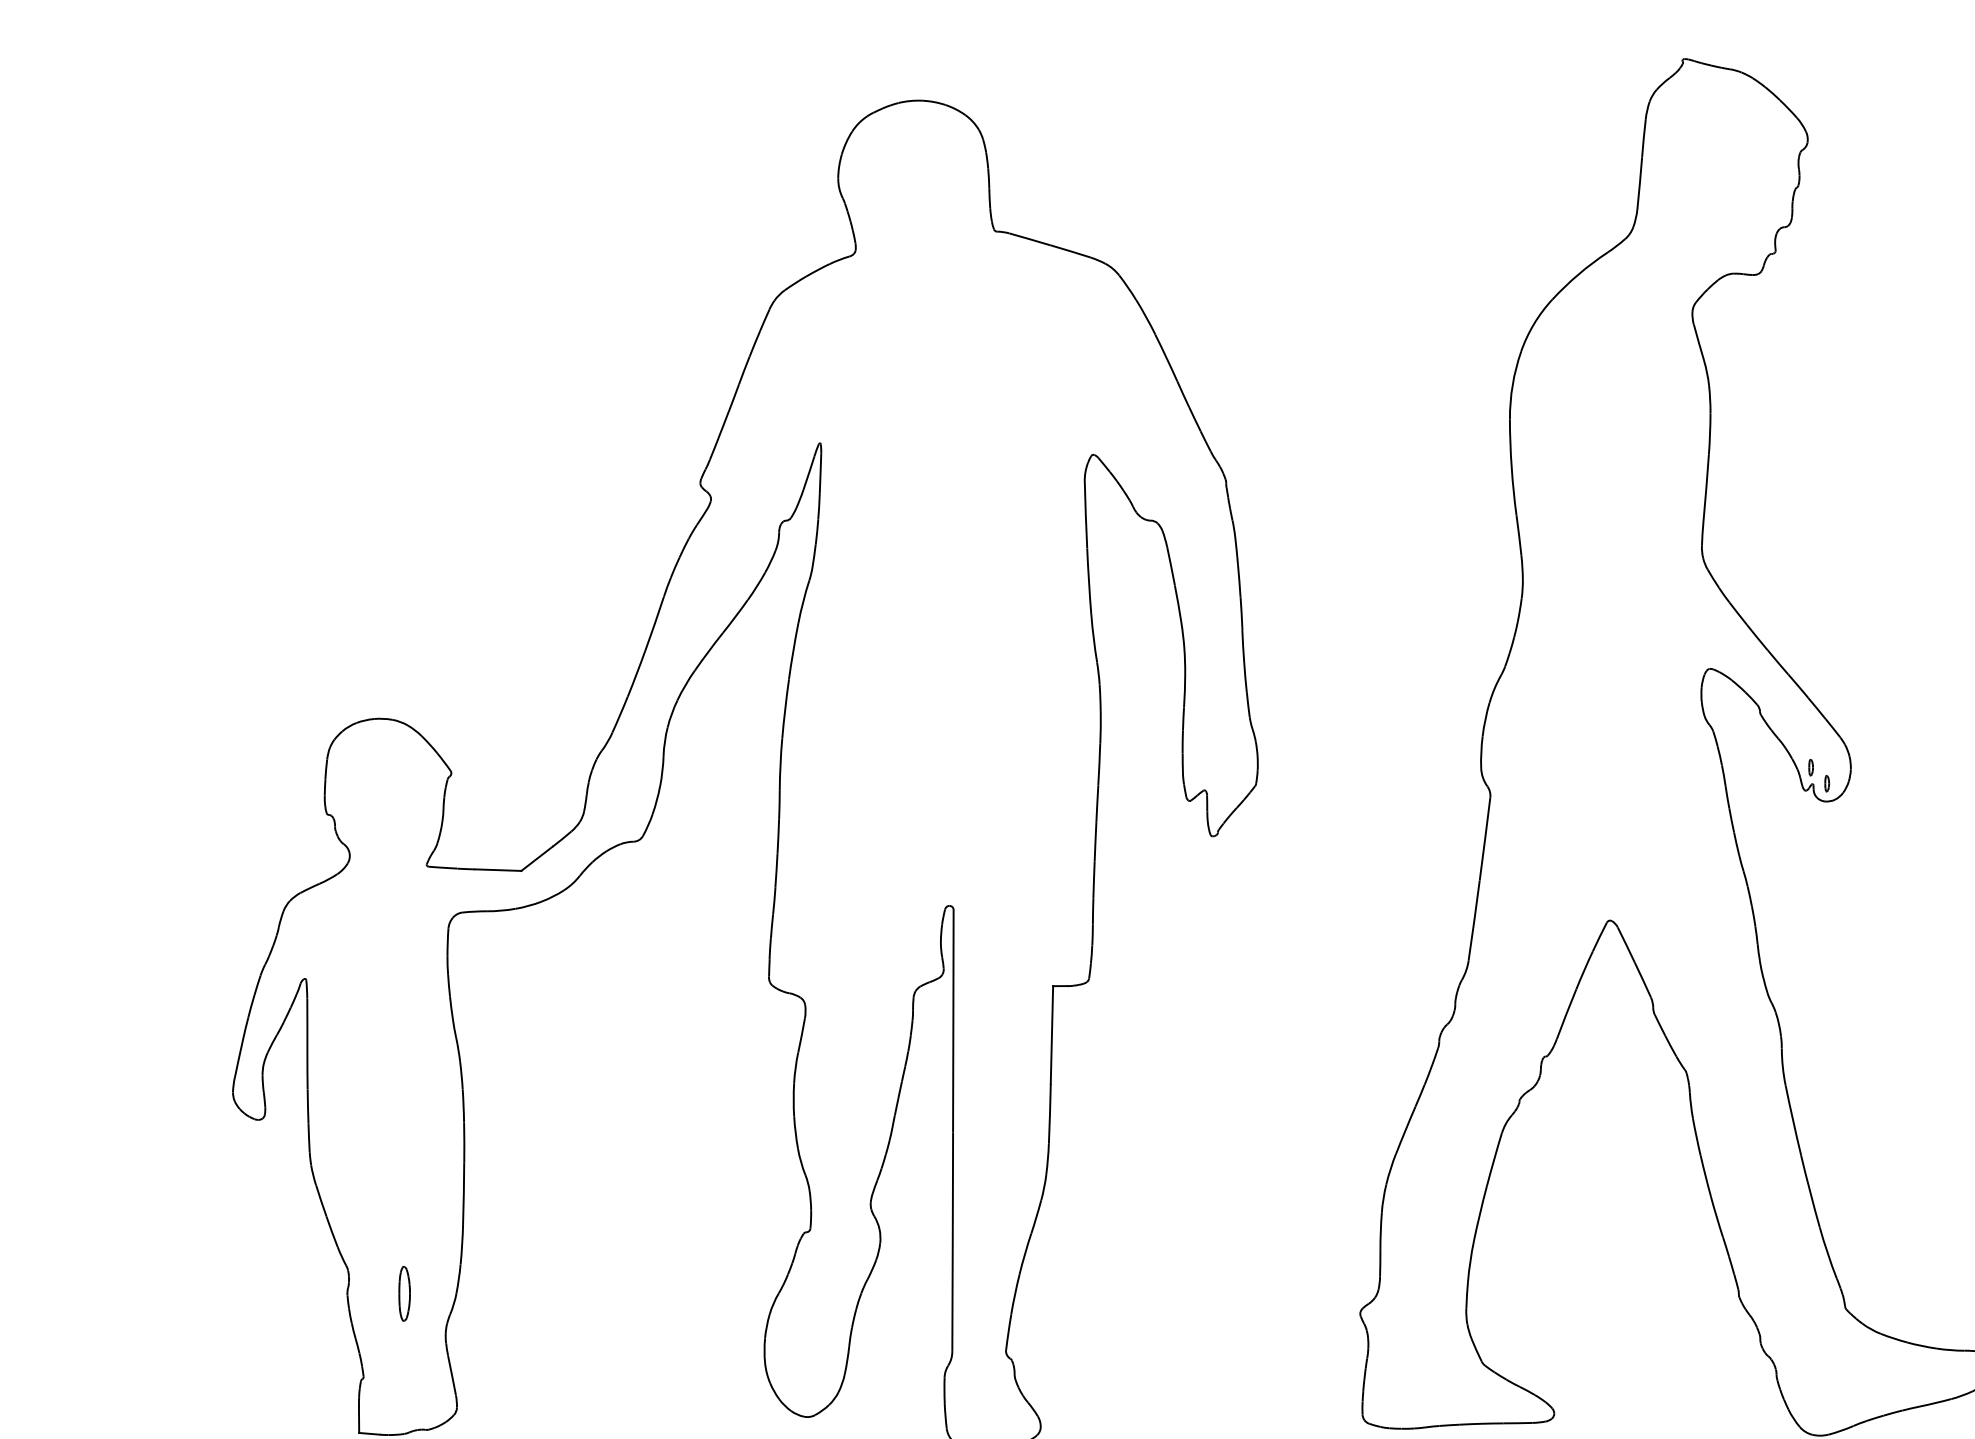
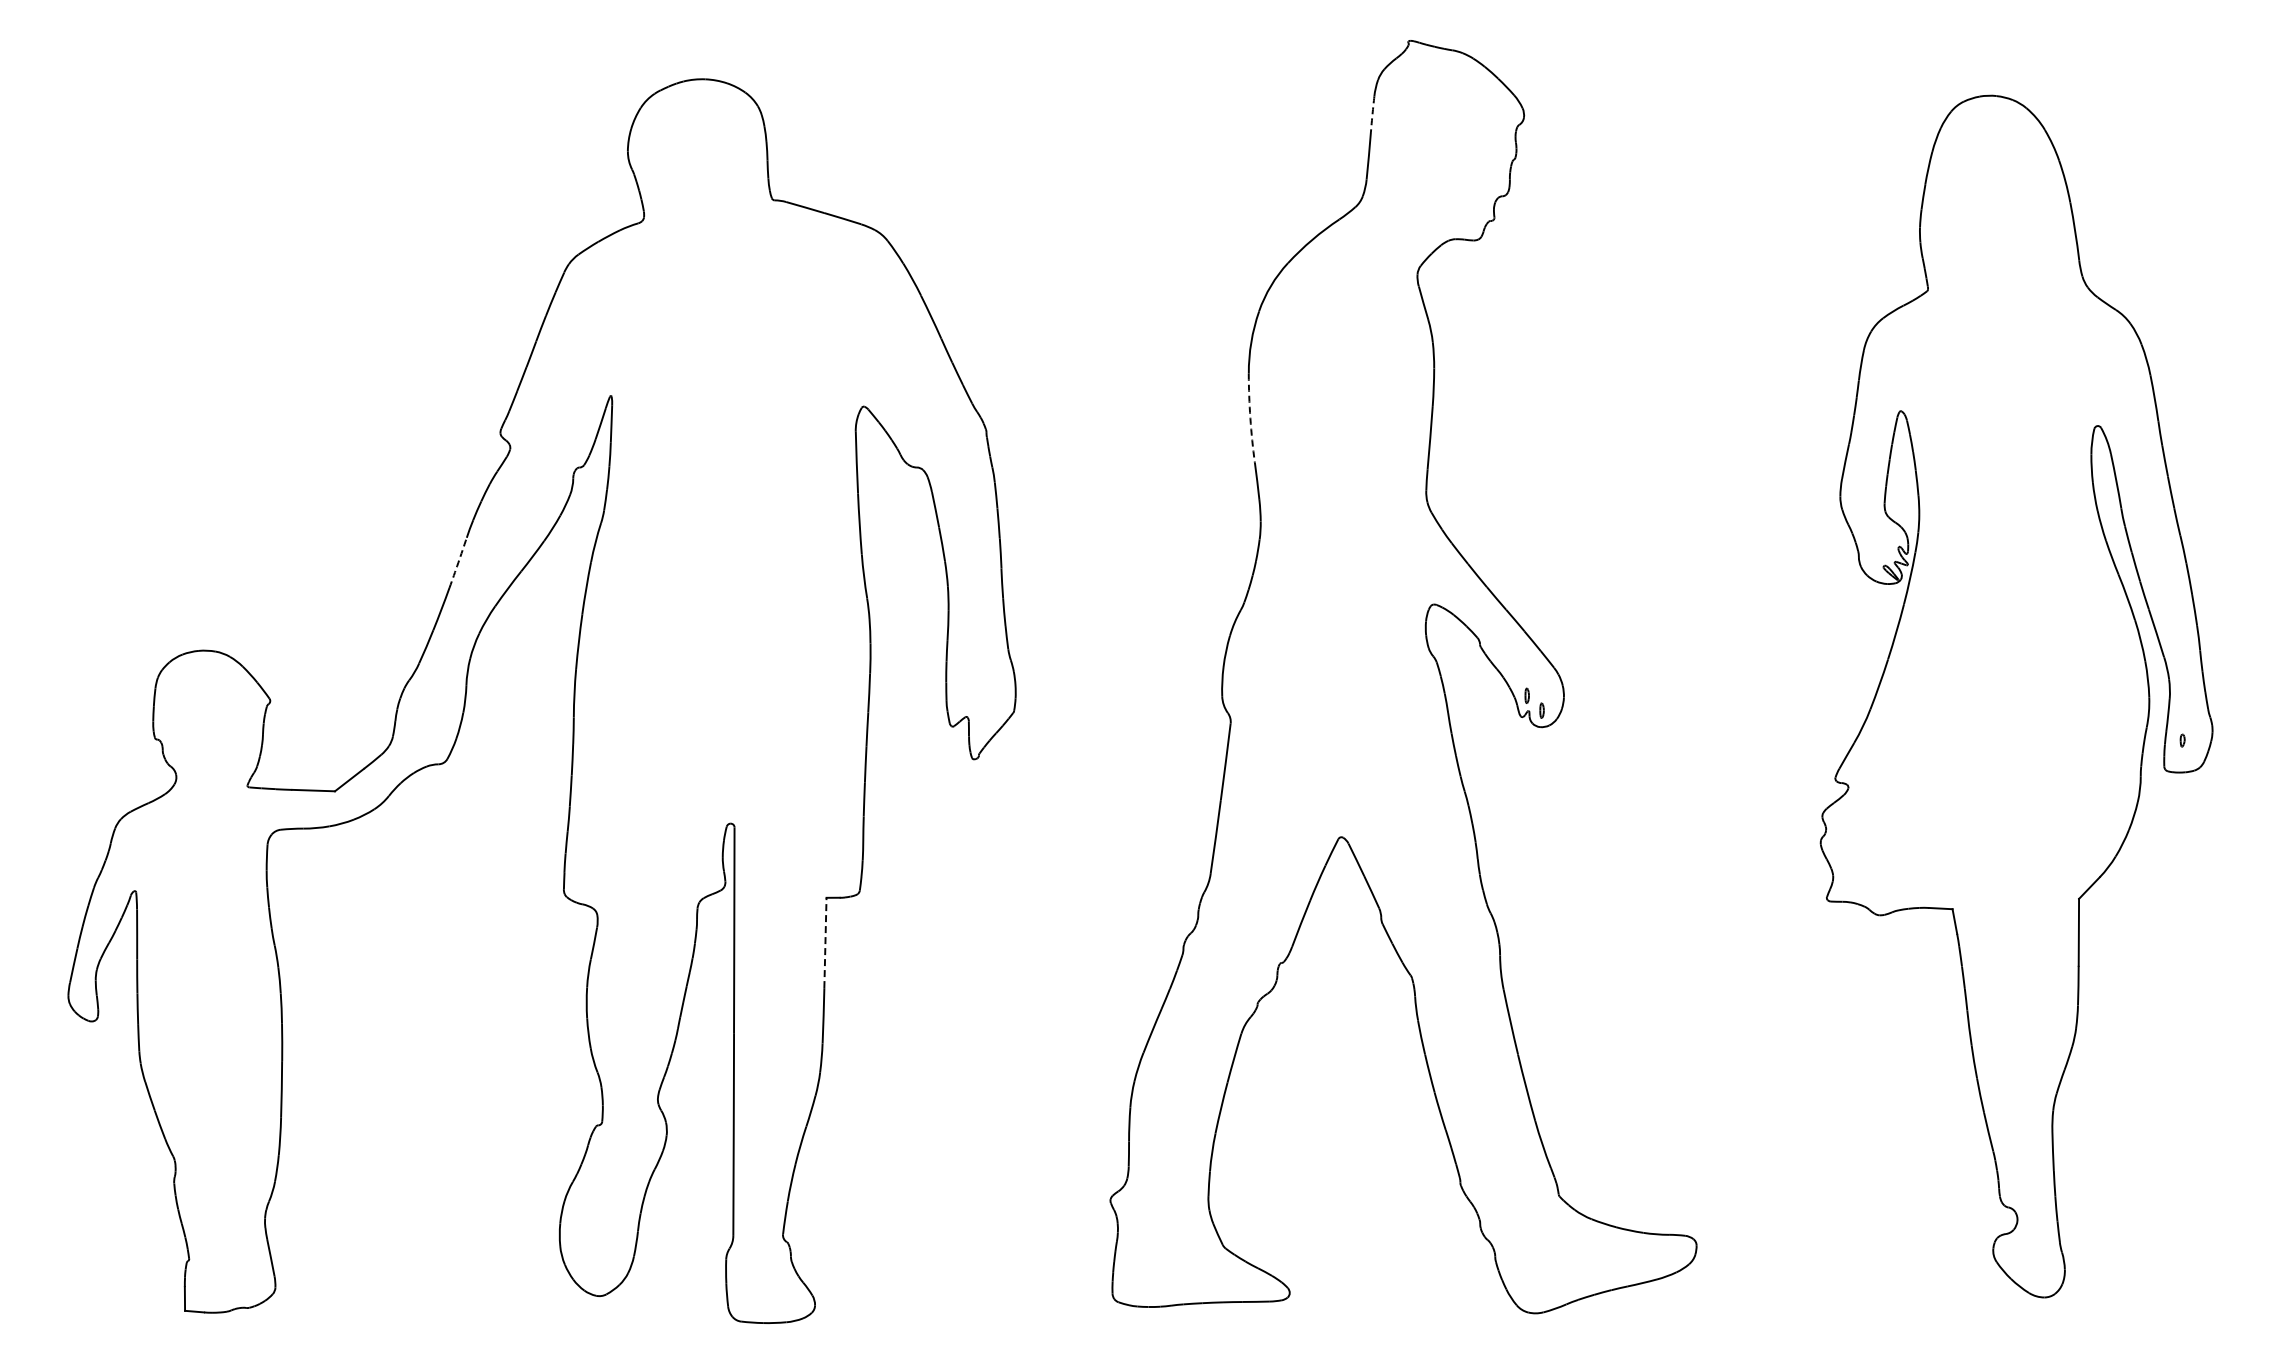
arc: (1643, 138) -> (1372, 114), solid -> dashed
arc: (1511, 467) -> (1250, 418), solid -> dashed
arc: (654, 623) -> (458, 562), solid -> dashed
line: (1052, 1034) -> (825, 942), solid -> dashed
part: (404, 1294) -> (226, 1182), removed

